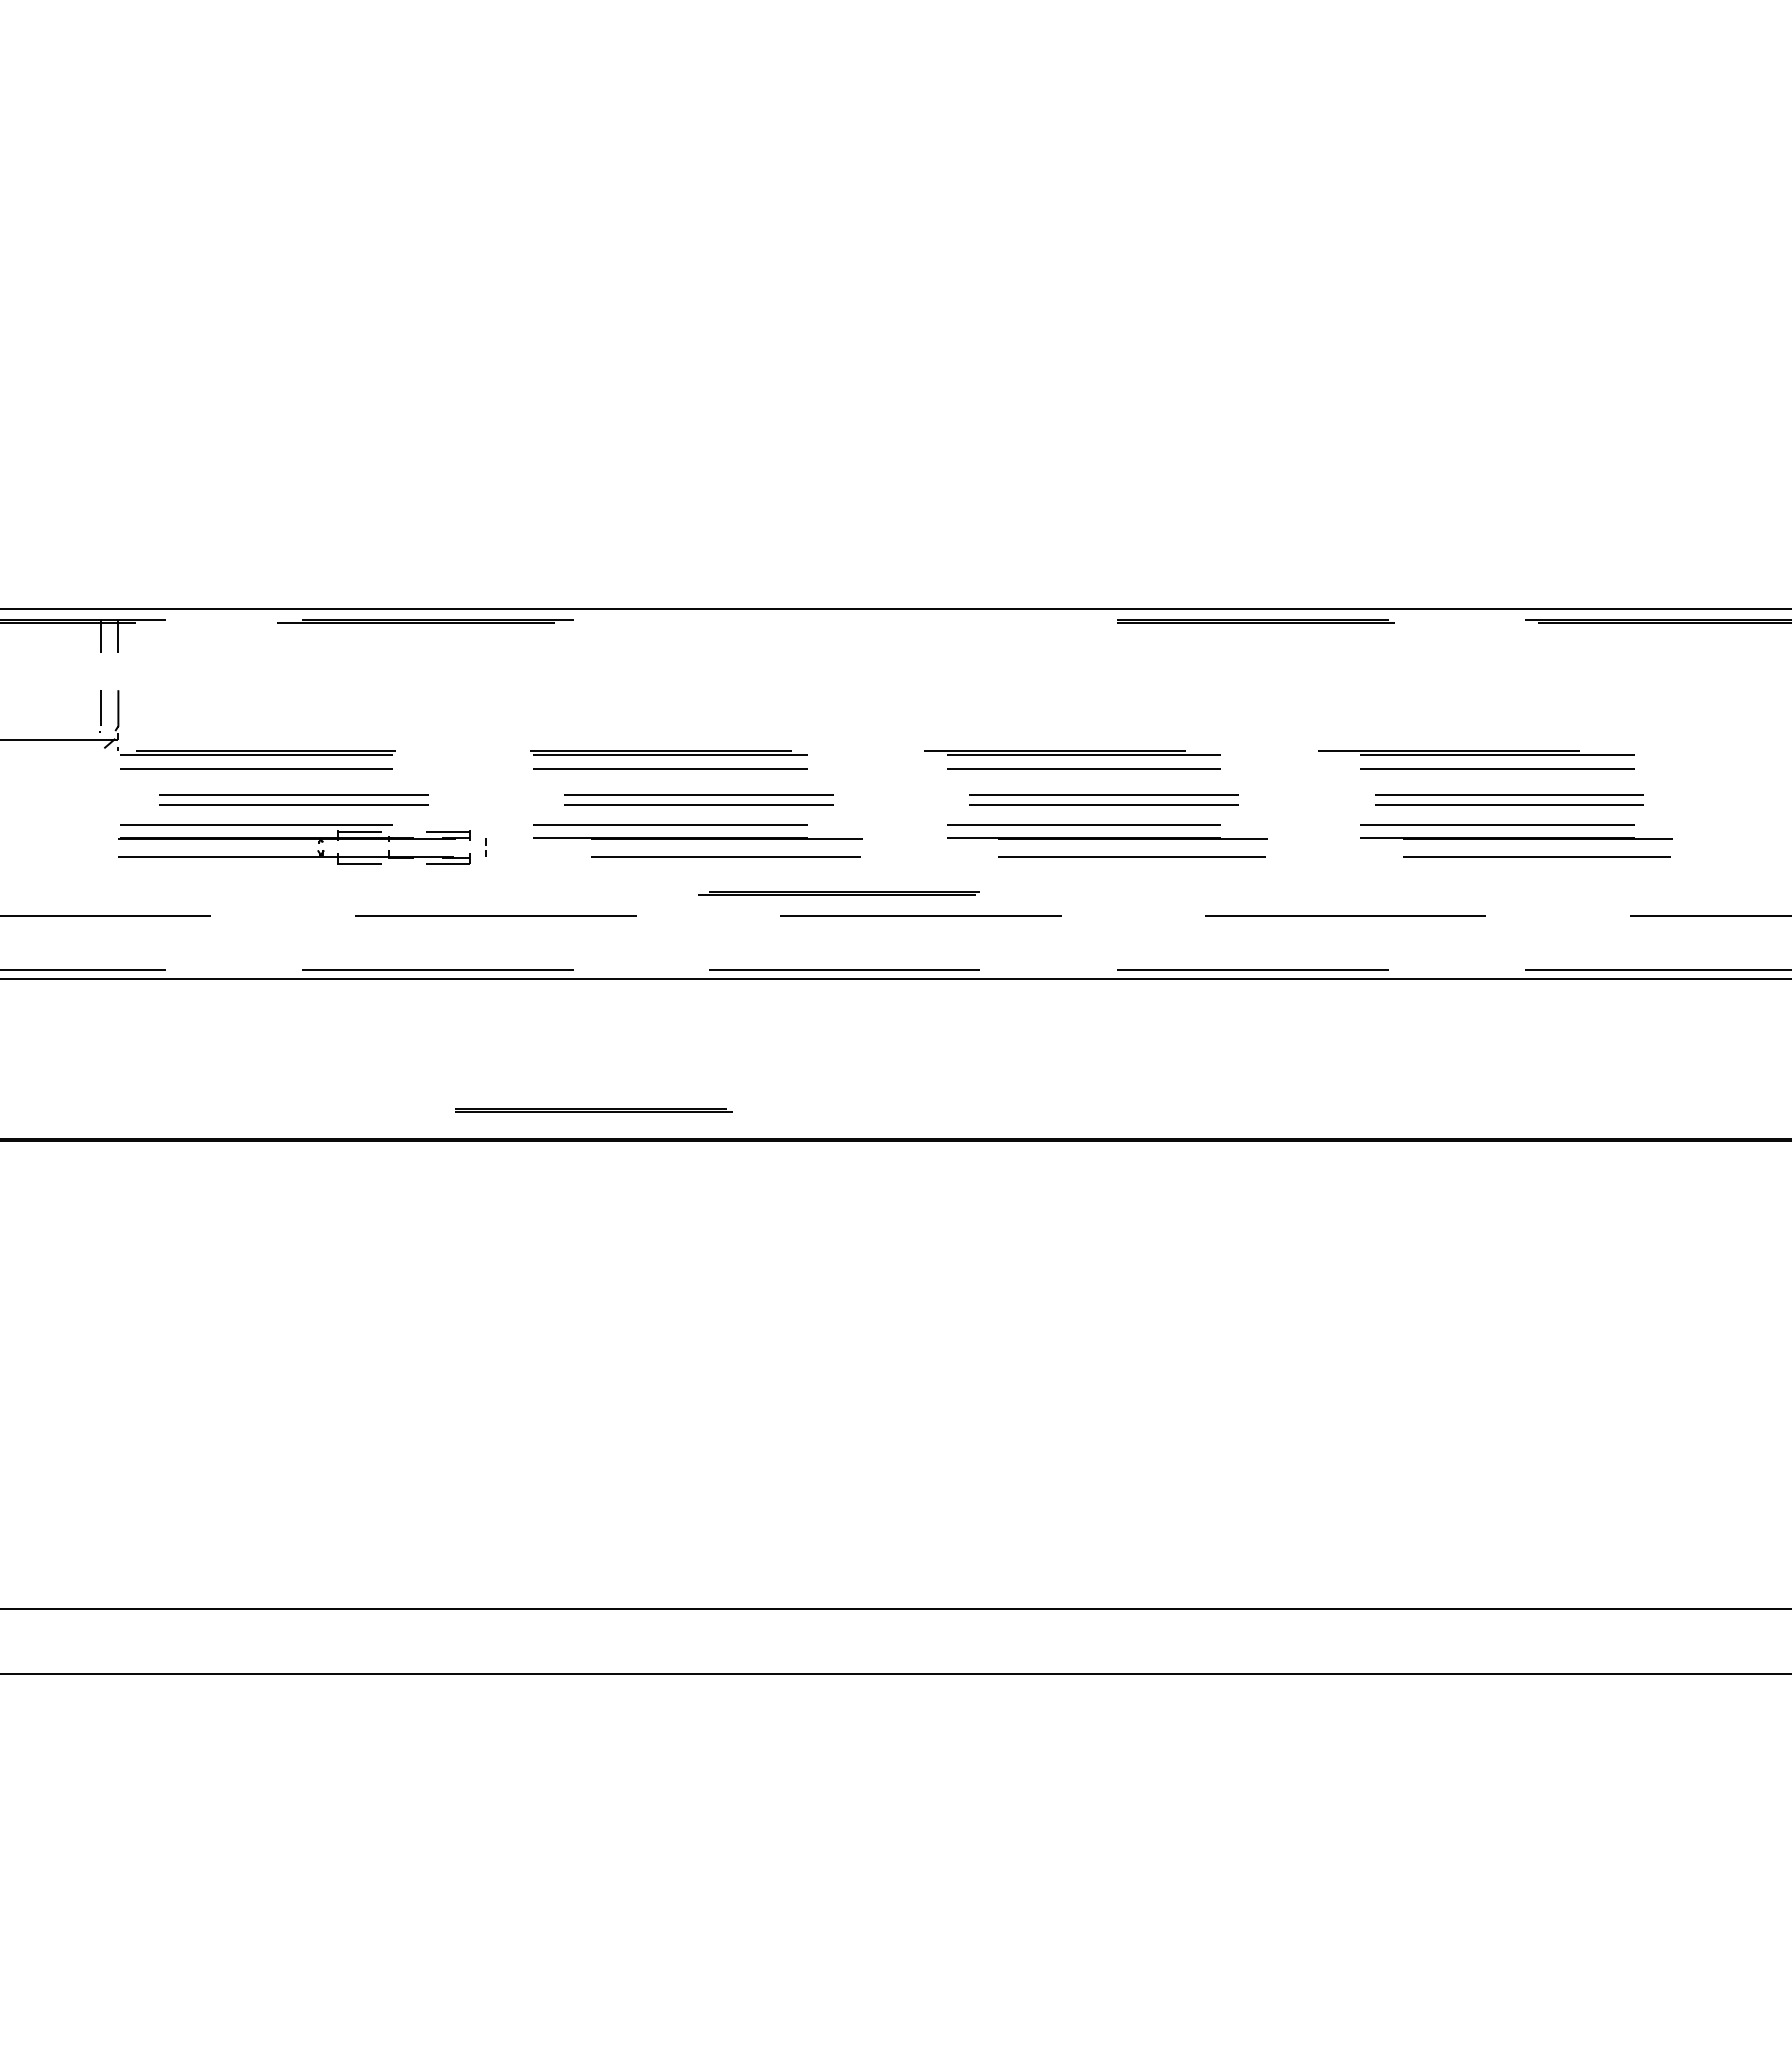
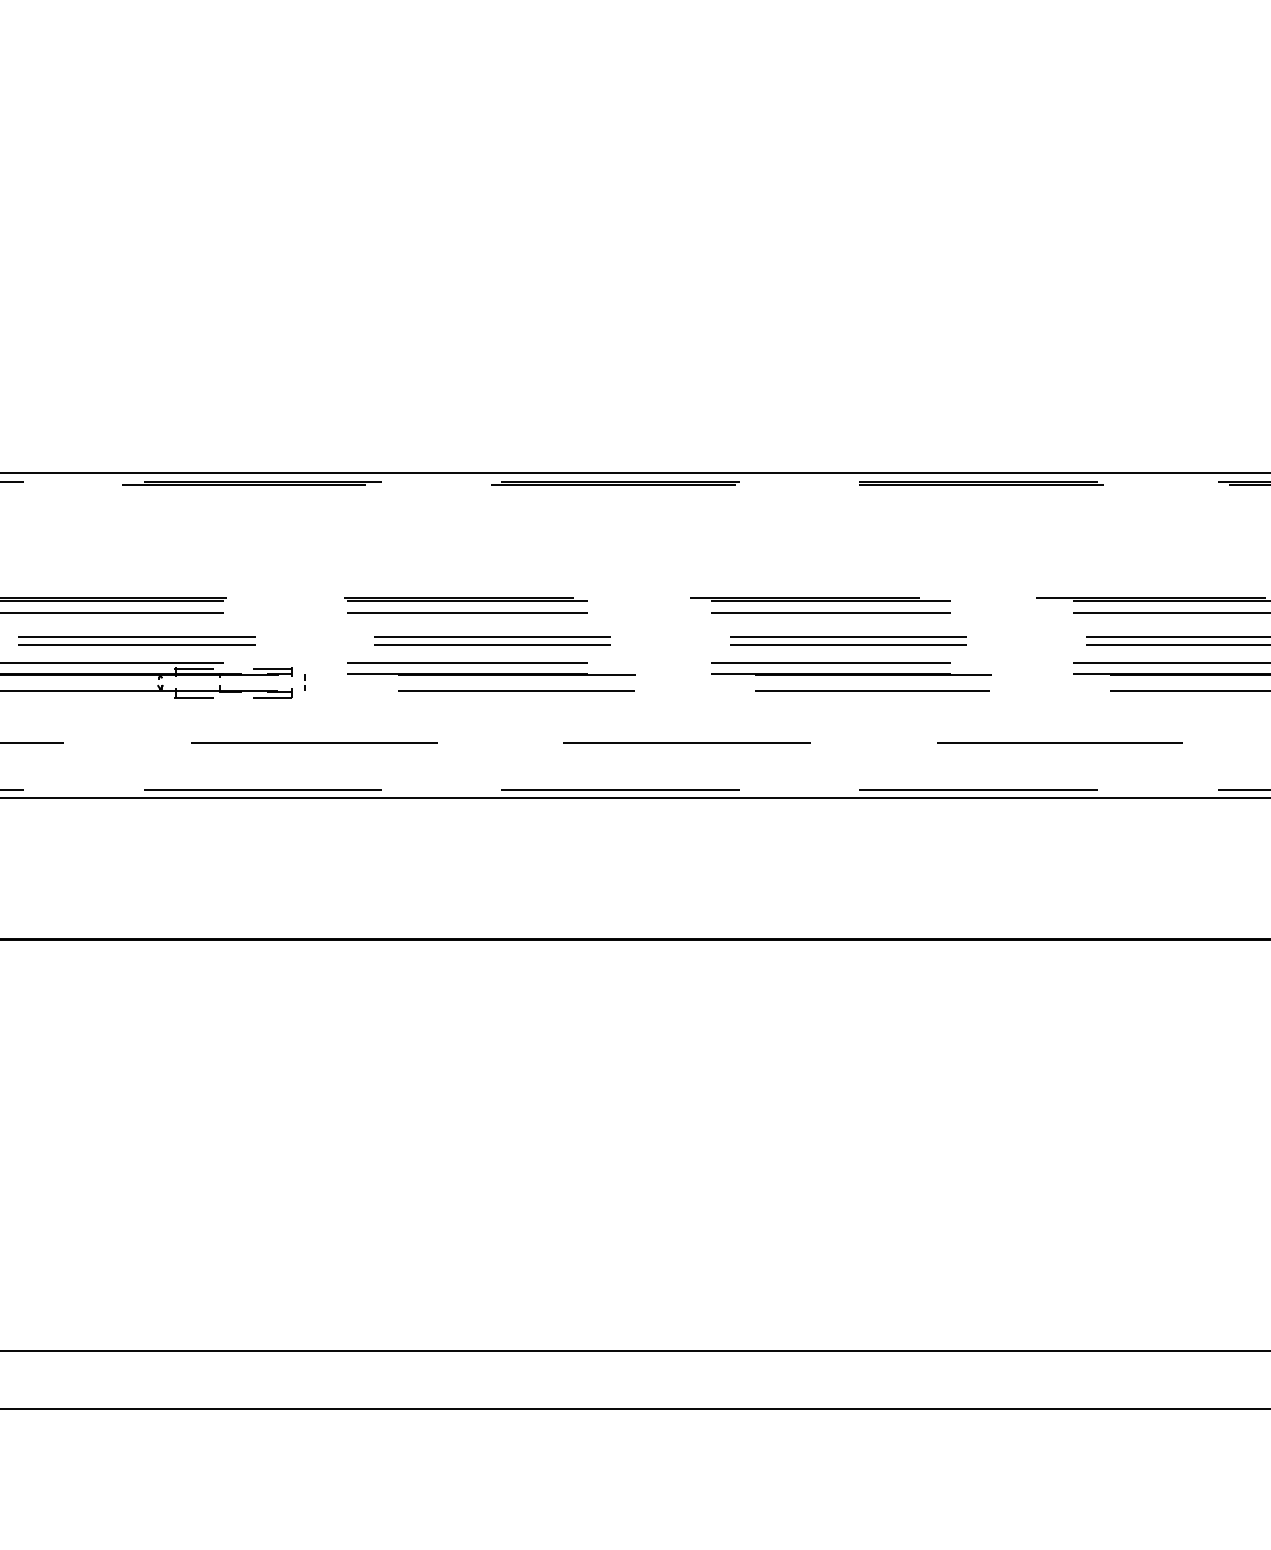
line: (838, 892) -> (614, 483), moved
line: (593, 1109) -> (399, 912), removed

